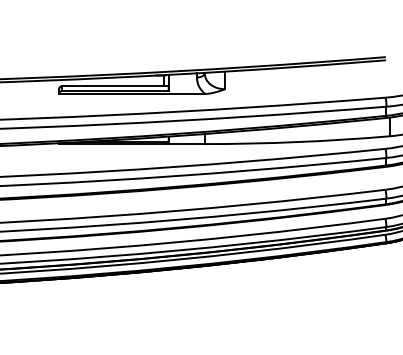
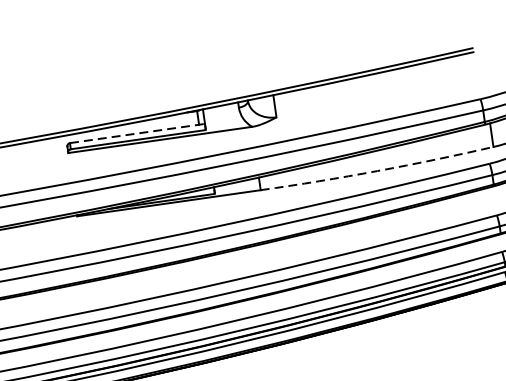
line: (114, 86) -> (136, 133), solid -> dashed
arc: (297, 142) -> (377, 171), solid -> dashed

